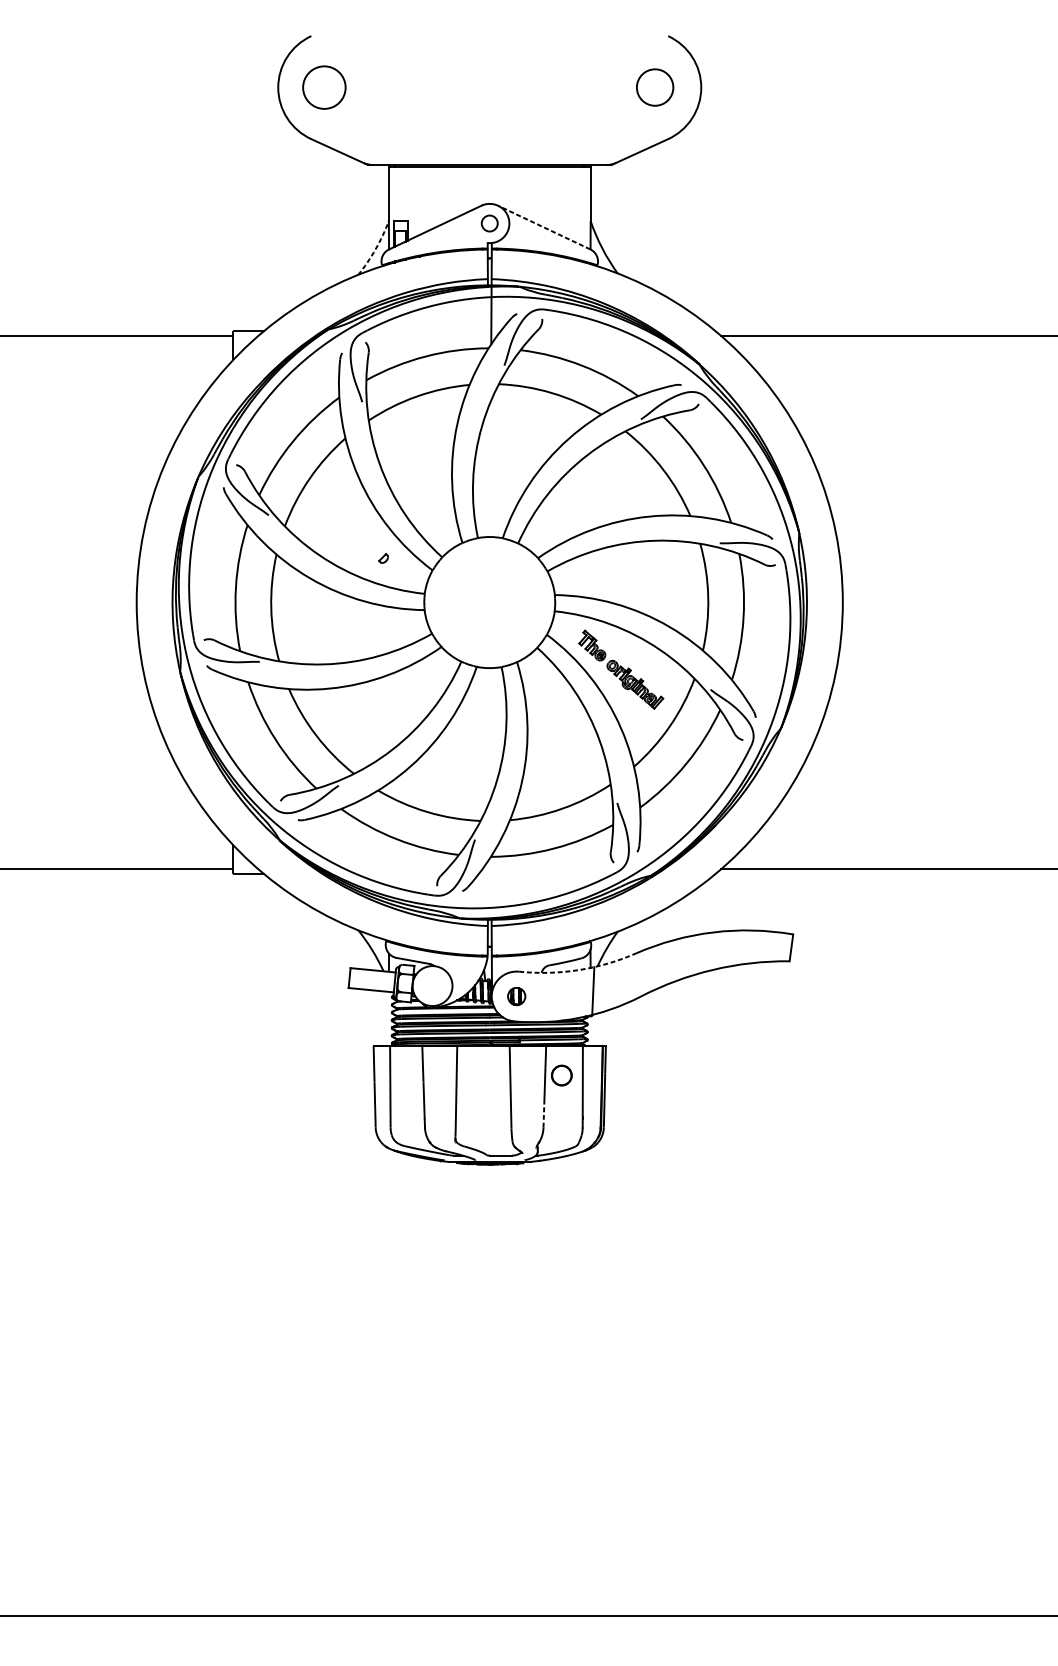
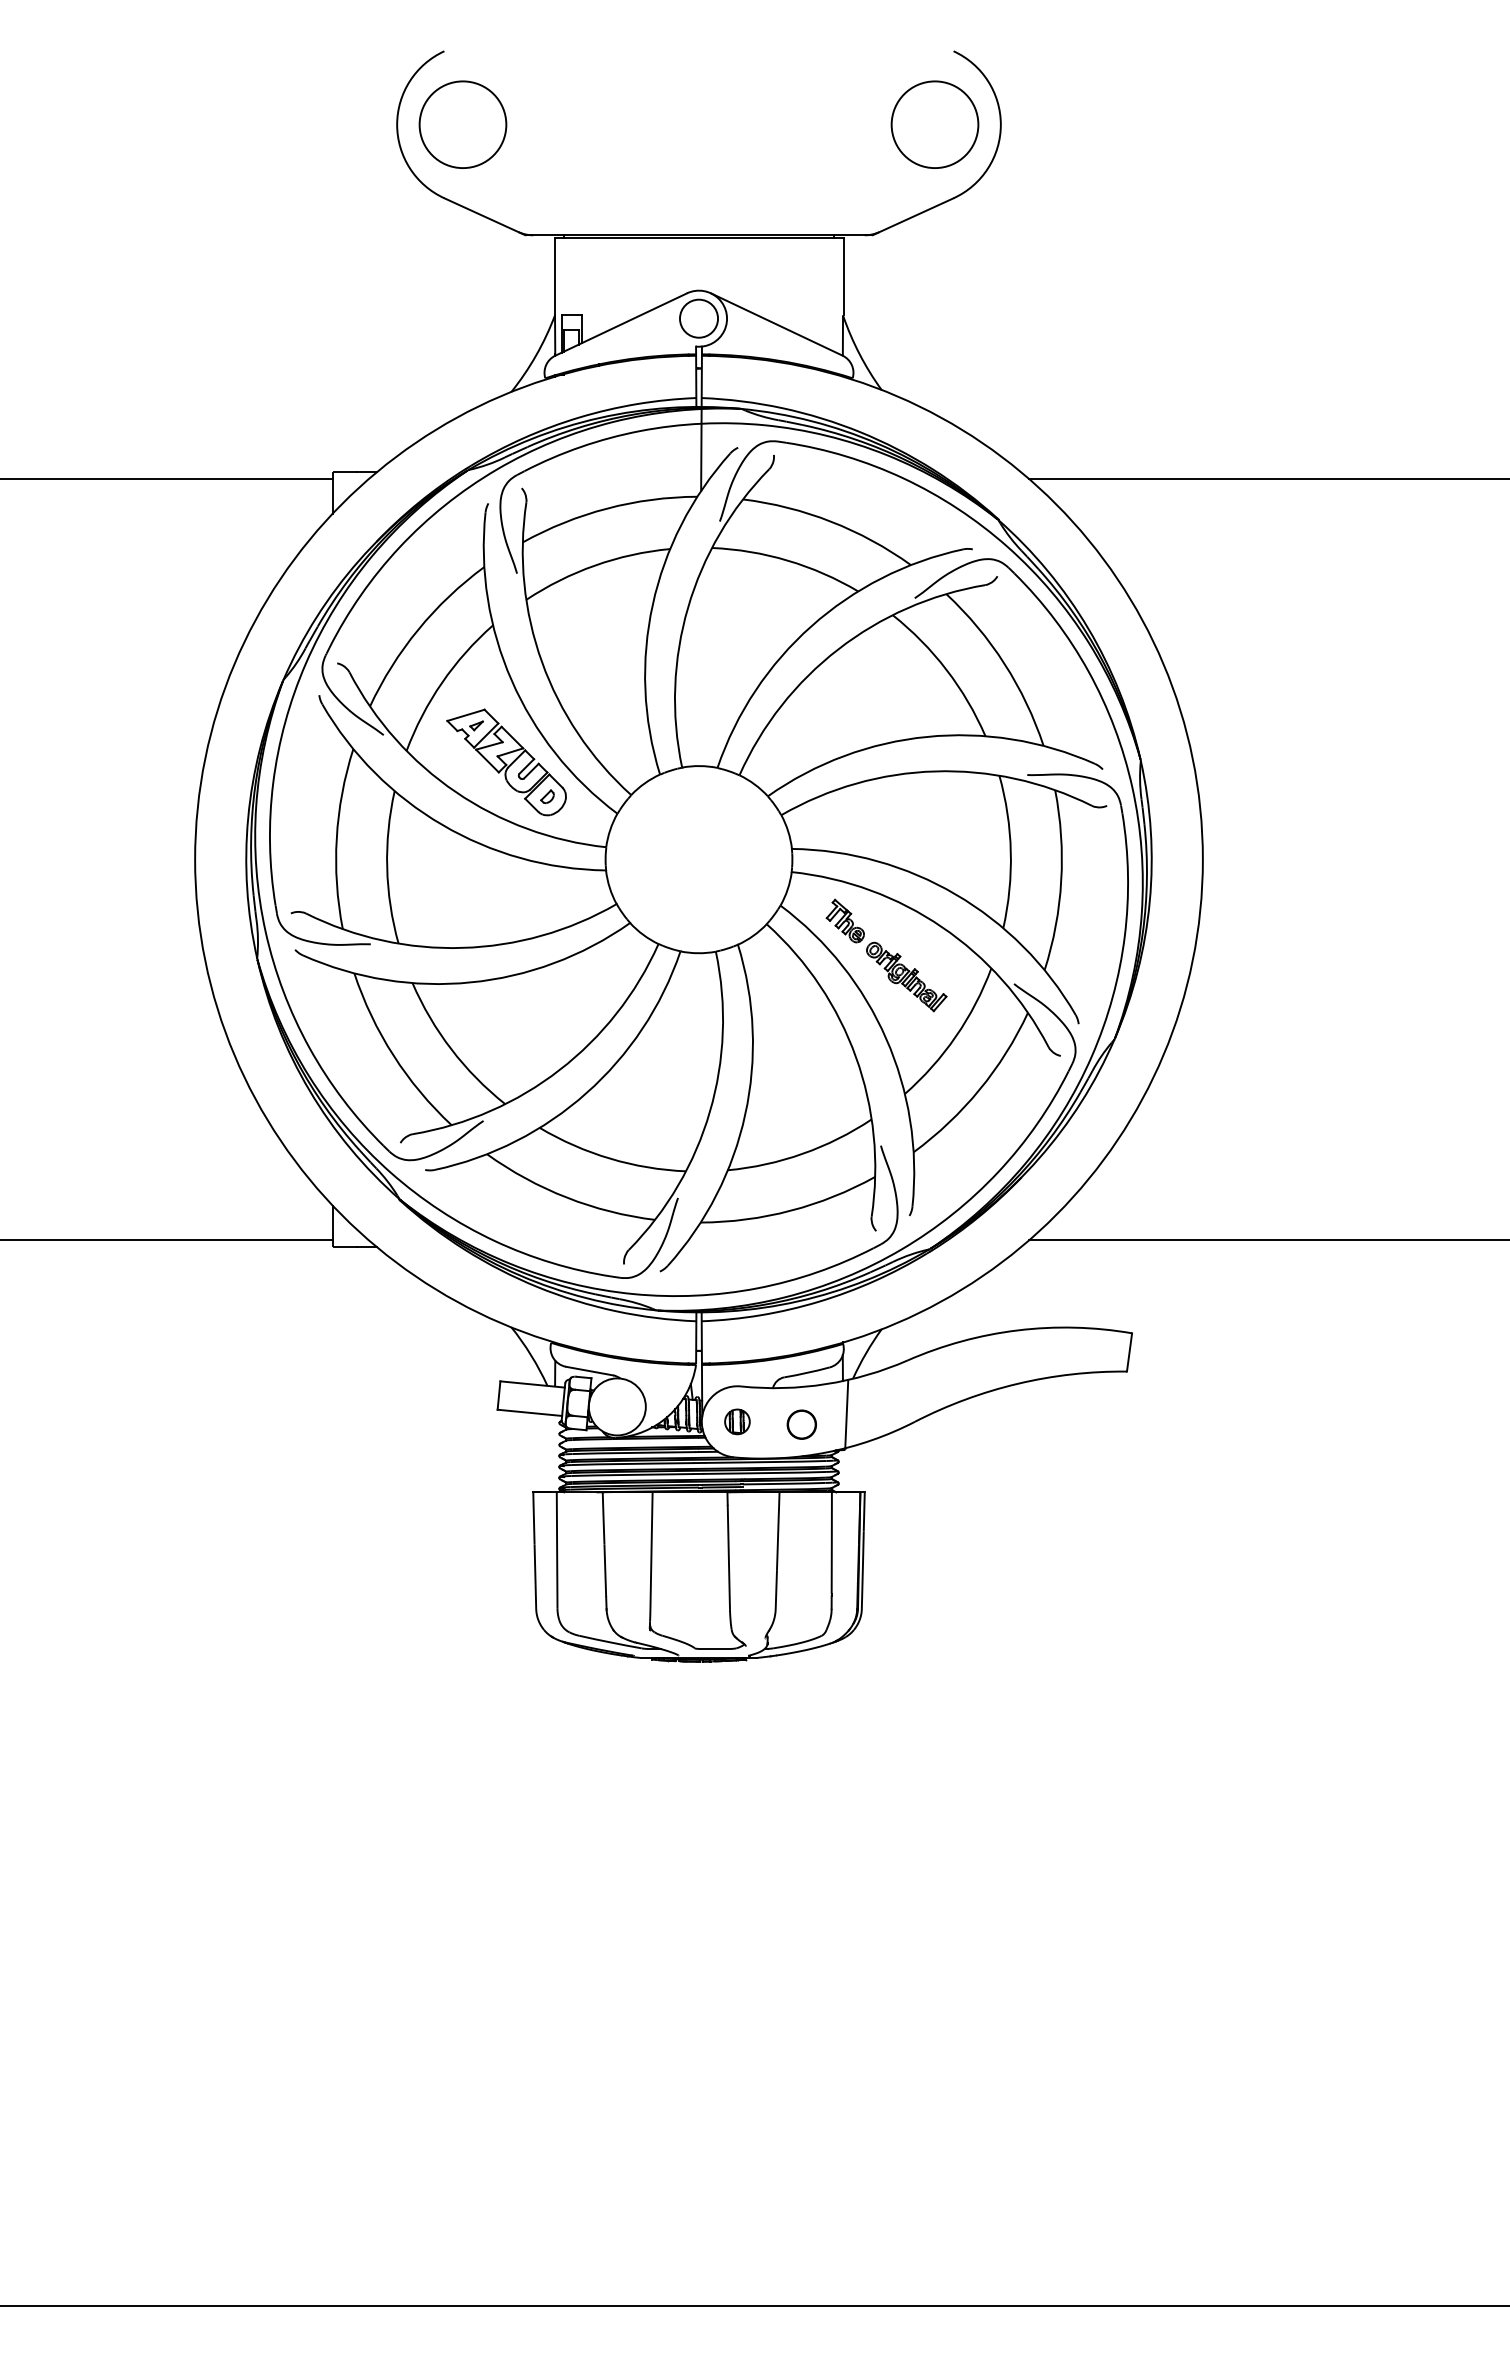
circle: (324, 87) -> (462, 124), size x1.43
circle: (654, 87) -> (934, 124), size x1.67
circle: (490, 223) -> (699, 318), size x1.67
line: (544, 227) -> (776, 324), dashed -> solid
arc: (375, 249) -> (536, 355), dashed -> solid
part: (354, 534) -> (506, 762), added
arc: (579, 970) -> (826, 1384), dashed -> solid
circle: (561, 1075) -> (801, 1424), moved
line: (544, 1114) -> (776, 1590), dashed -> solid

